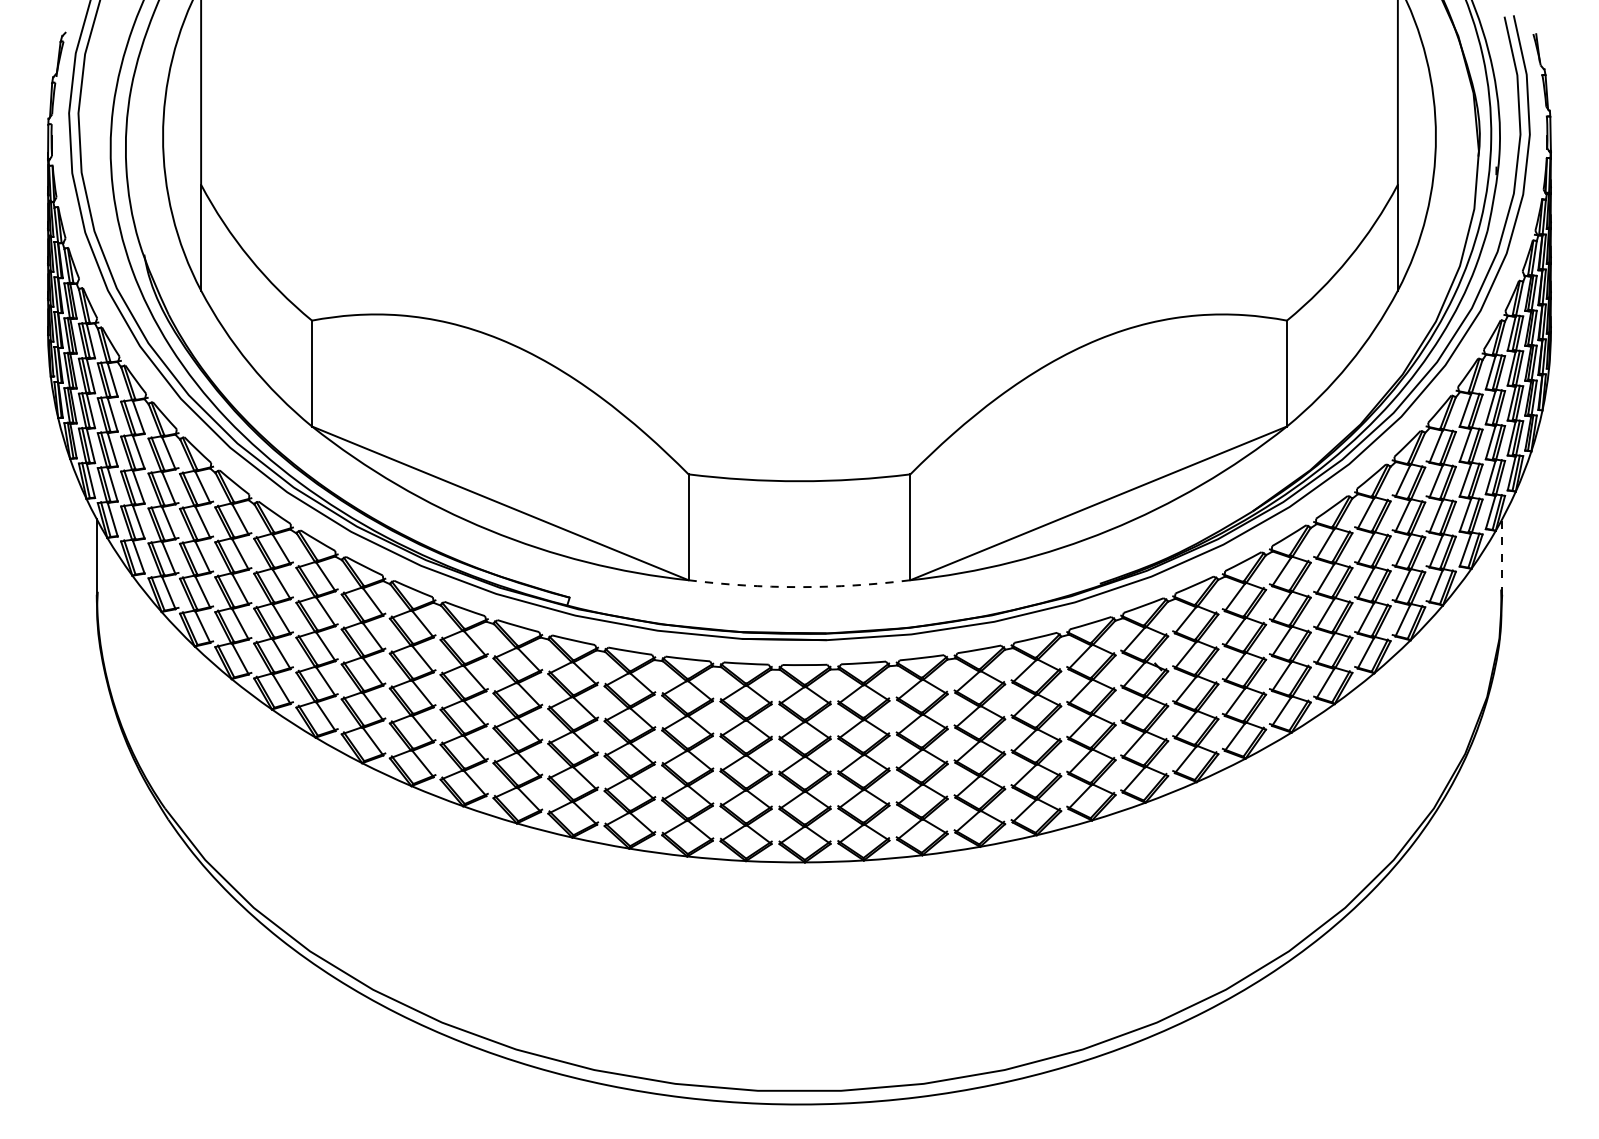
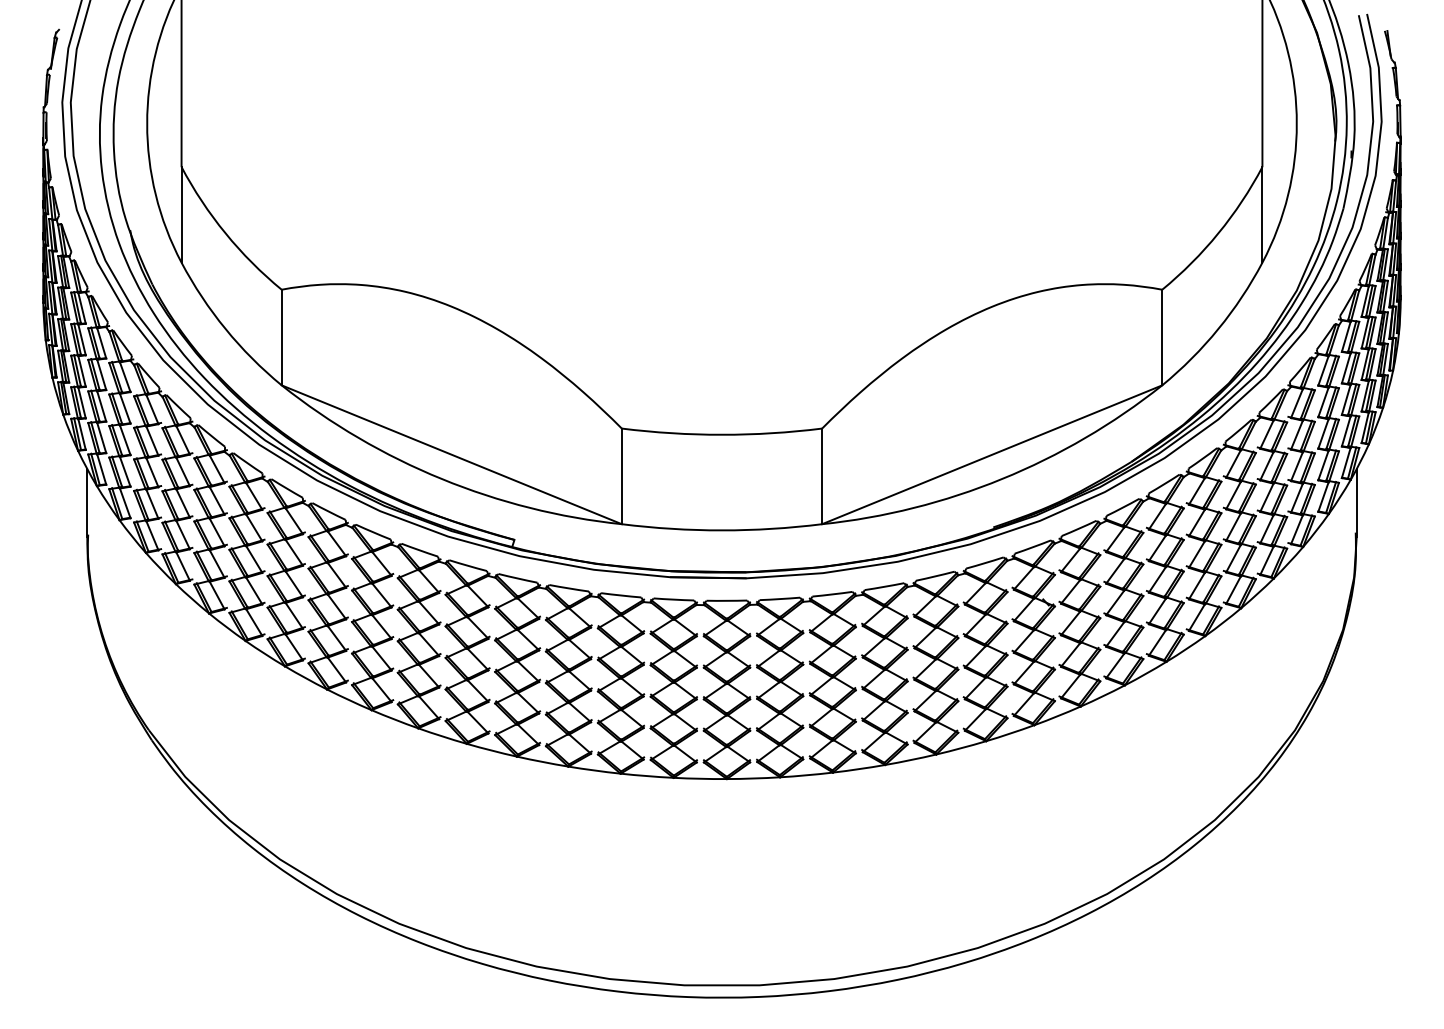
line: (1502, 556) -> (1356, 502), dashed -> solid
arc: (798, 587) -> (721, 530), dashed -> solid

